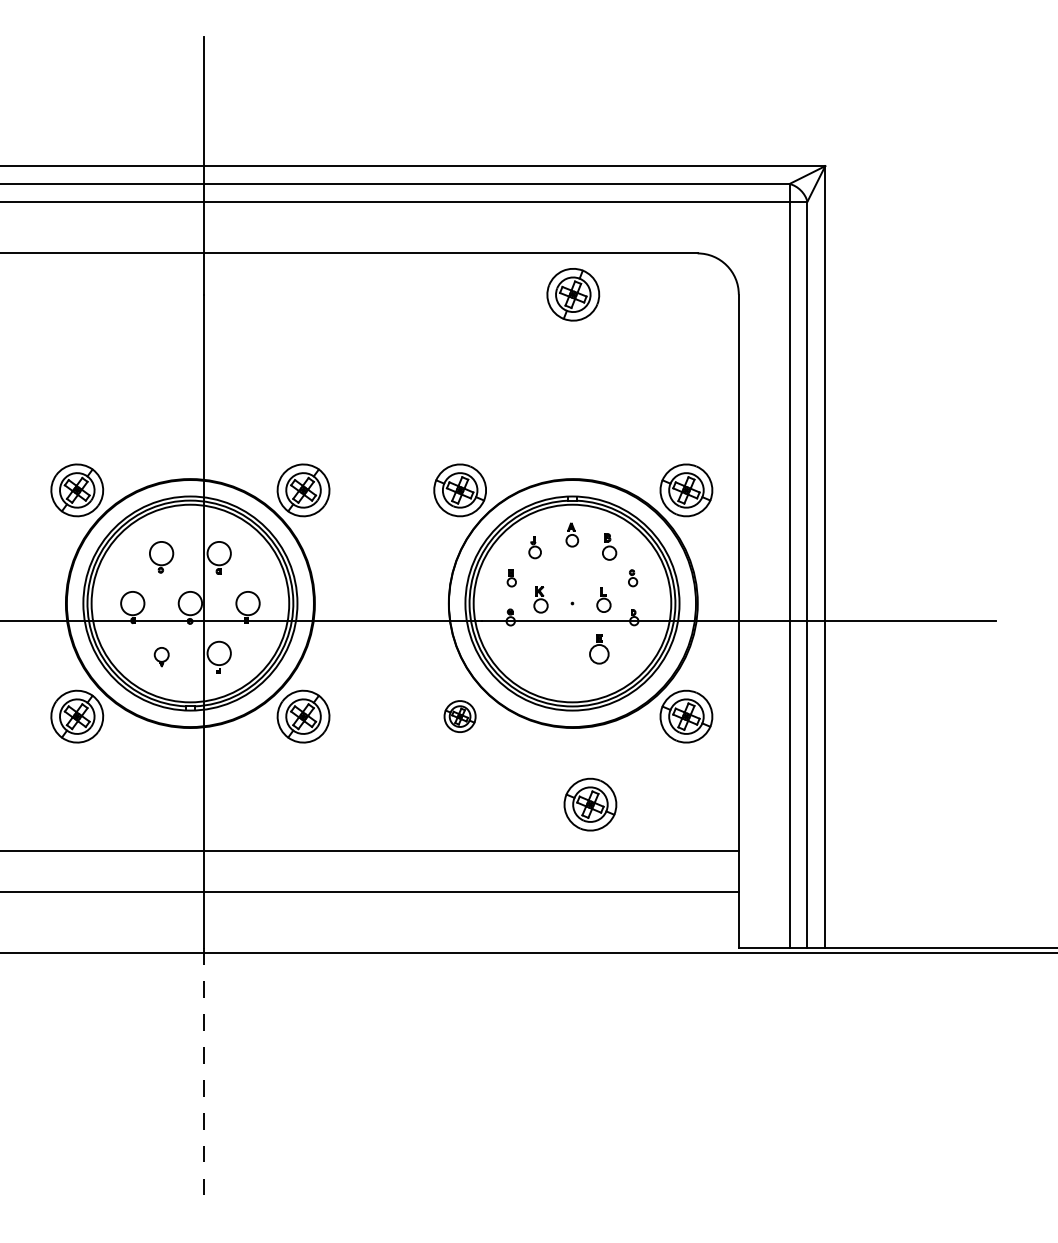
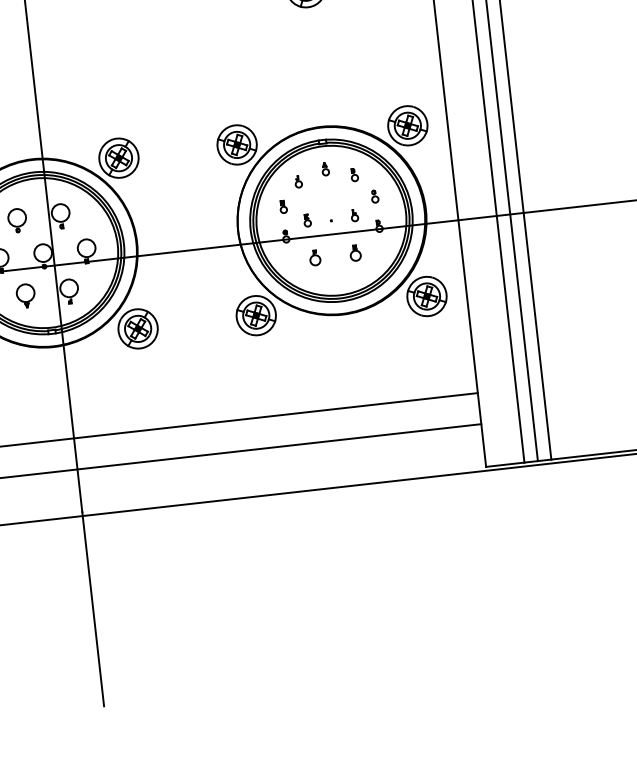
part: (572, 535) -> (325, 169), size x0.71
part: (535, 547) -> (298, 181), size x0.71
part: (609, 547) -> (354, 175), size x0.62
part: (541, 599) -> (307, 220), size x0.62
part: (603, 600) -> (354, 215), size x0.62
part: (545, 649) -> (314, 257), added
part: (598, 649) -> (354, 253), size x0.71
part: (161, 656) -> (25, 295), size x1.67
part: (459, 716) -> (255, 315), size x1.67
part: (590, 804) -> (362, 370), removed
line: (203, 1077) -> (93, 609), dashed -> solid

